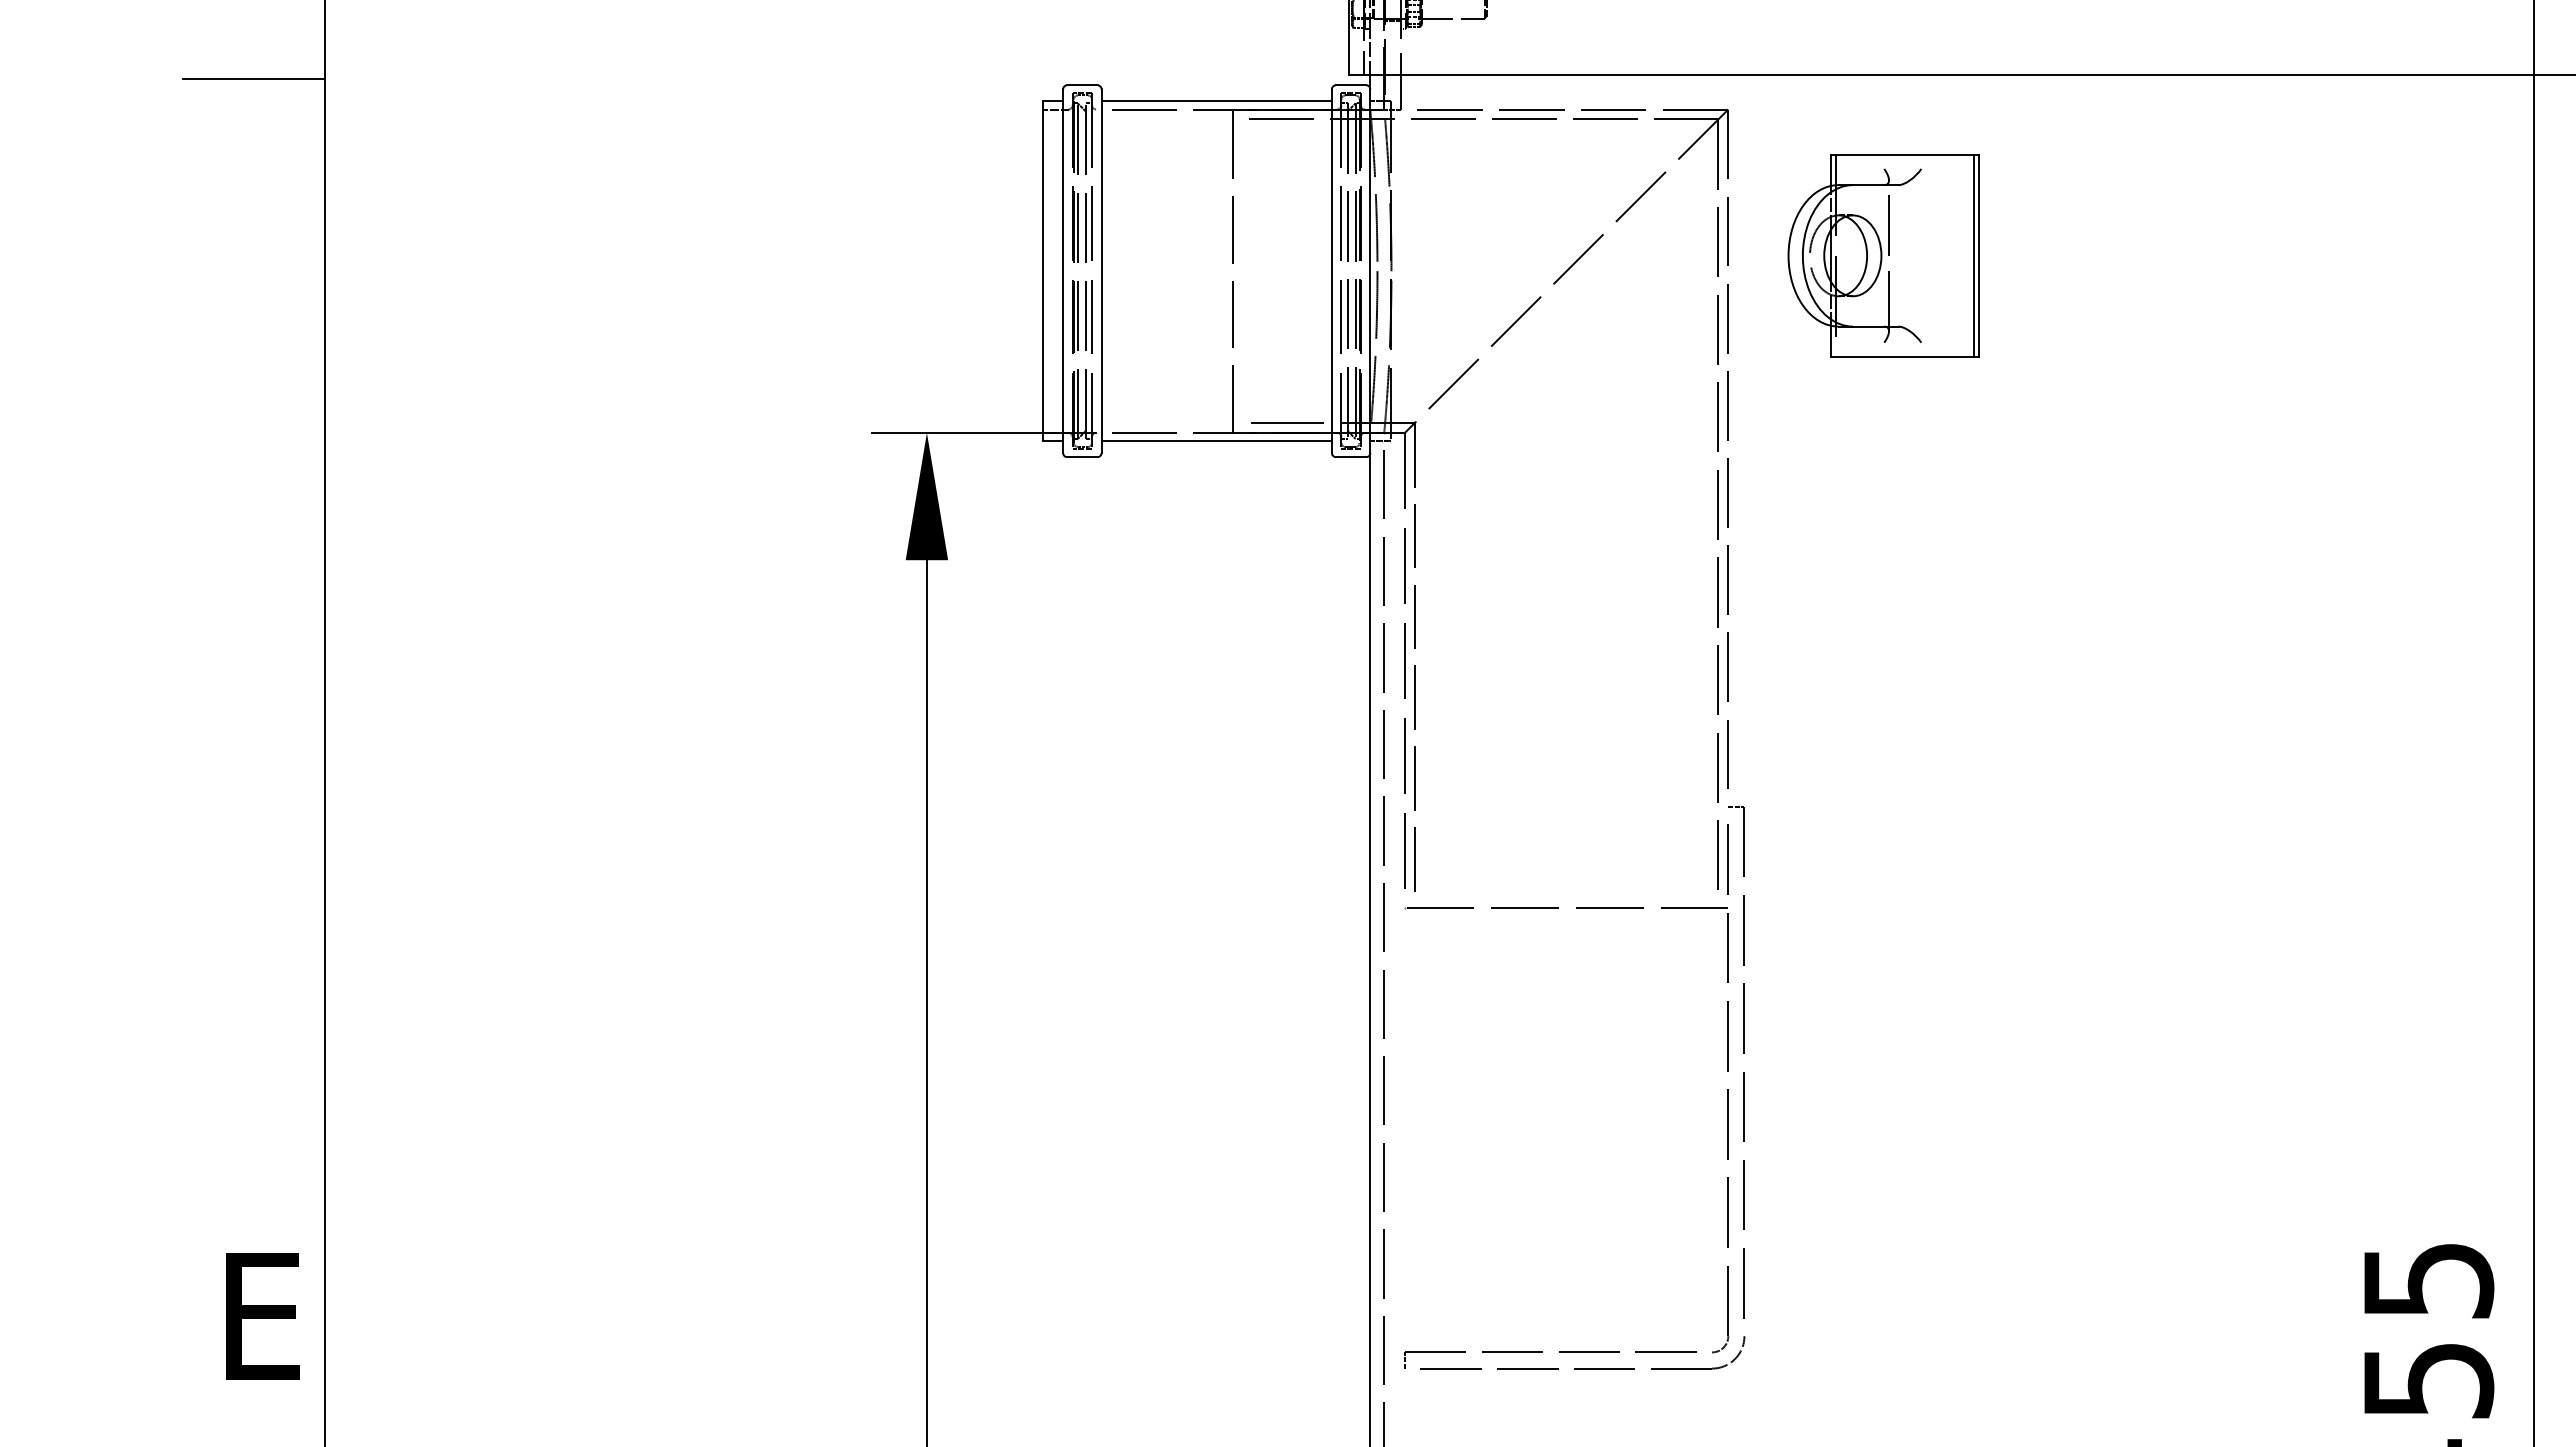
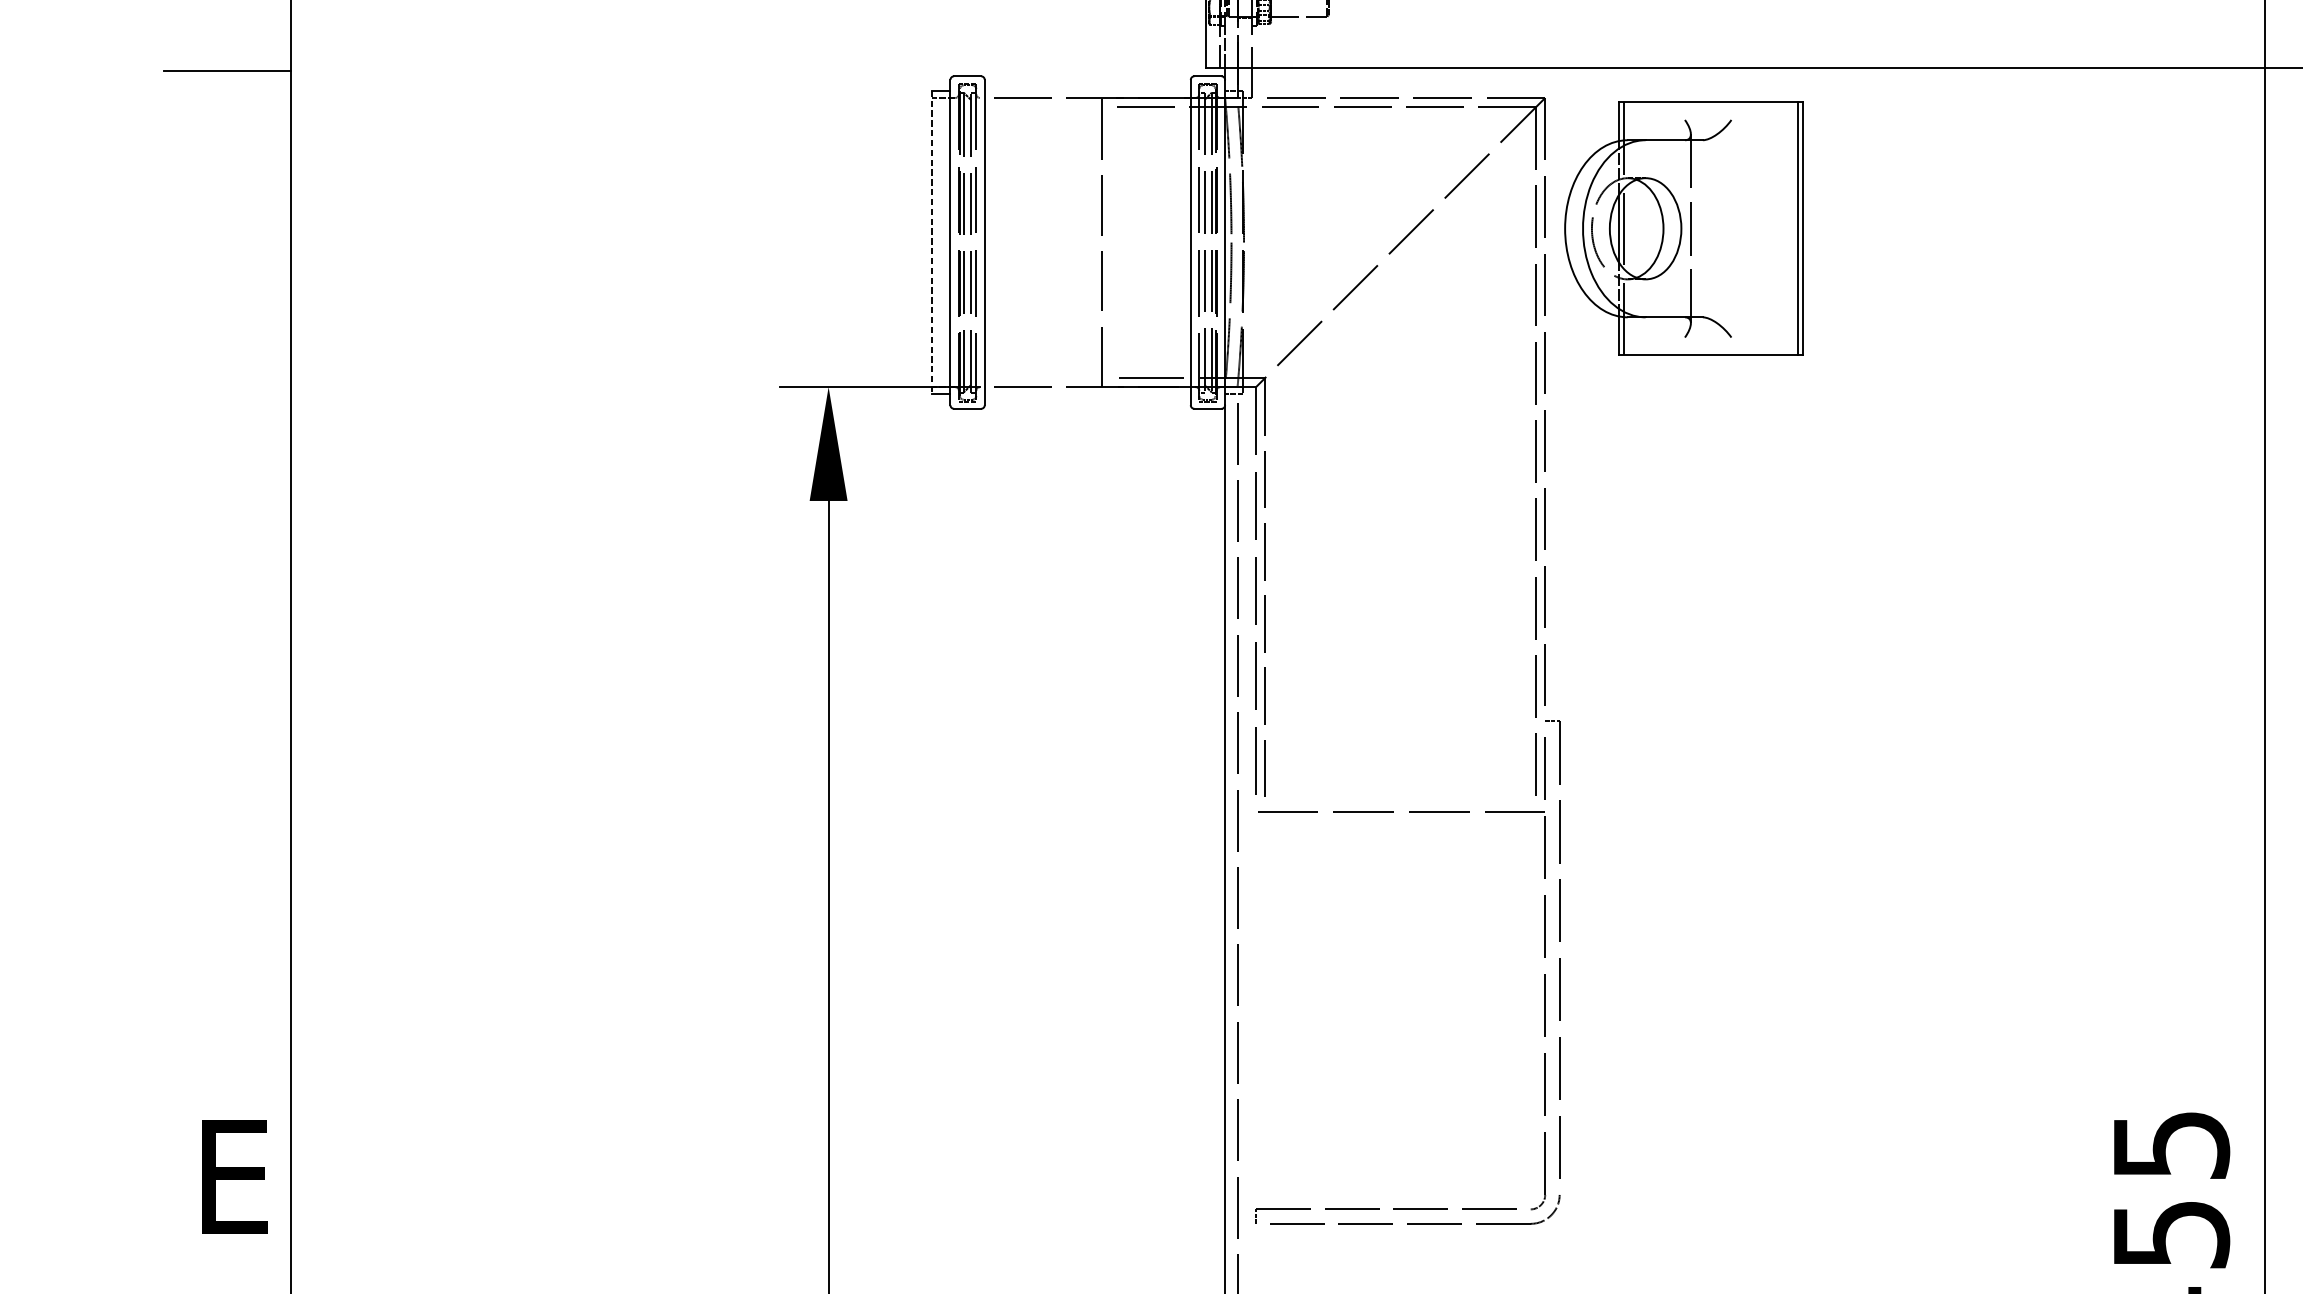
line: (1216, 101) -> (1087, 90), removed
part: (1883, 255) -> (1683, 228), size x1.4
line: (1042, 271) -> (931, 242), solid -> dashed
line: (1216, 440) -> (1087, 393), removed

